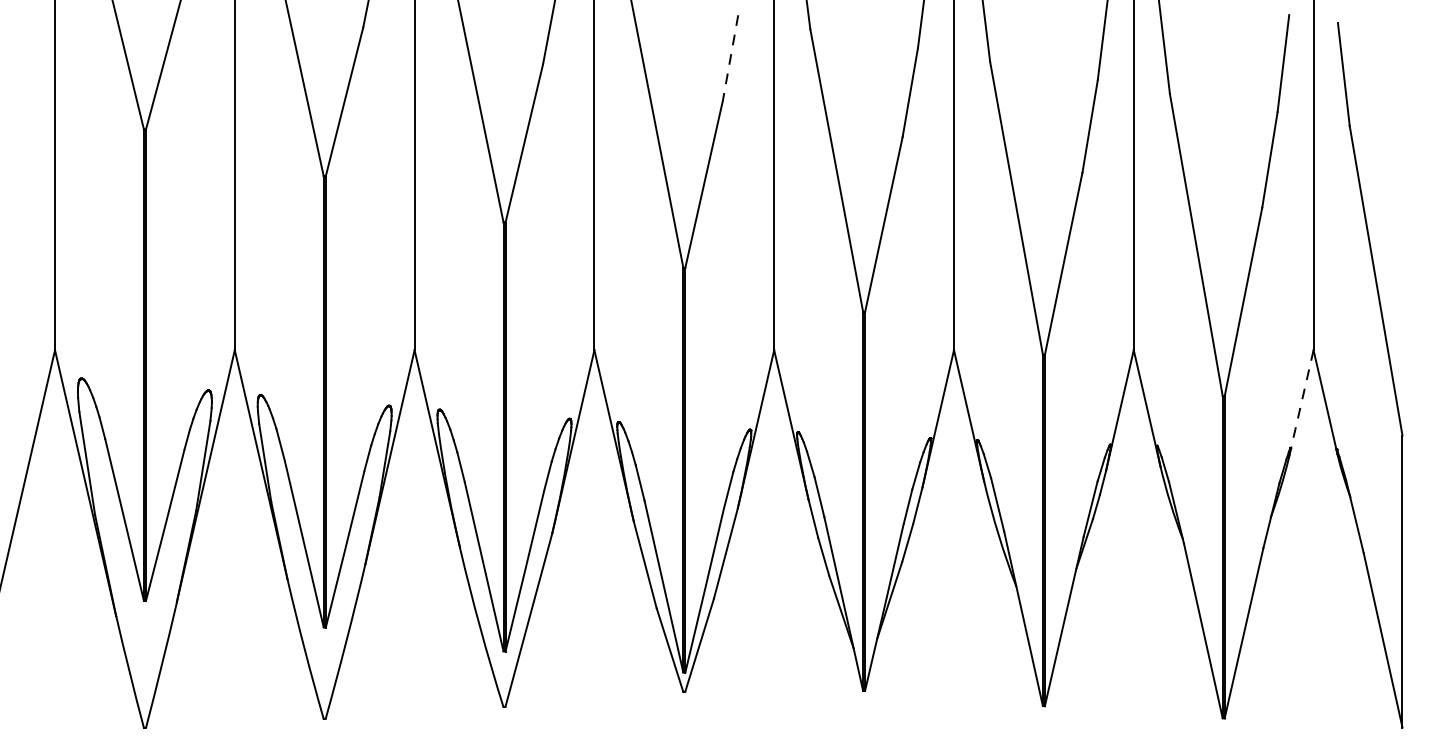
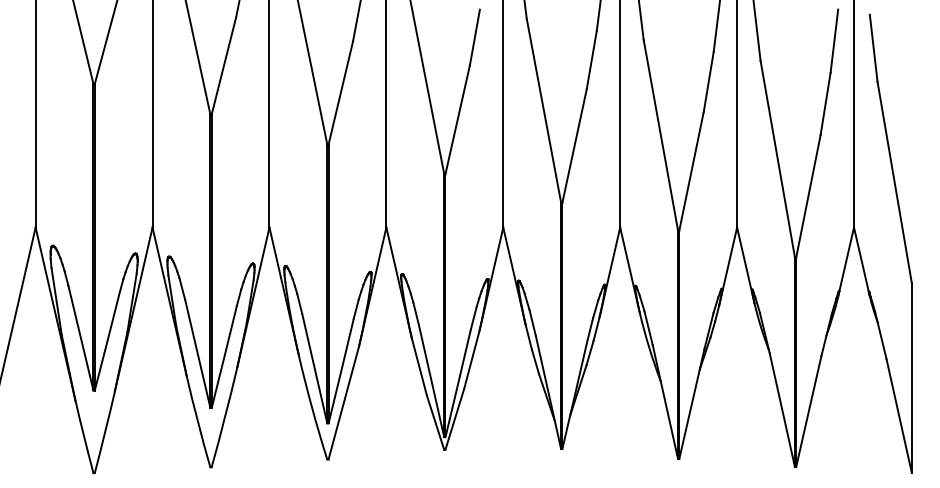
line: (729, 59) -> (474, 38), dashed -> solid
line: (1302, 403) -> (846, 262), dashed -> solid

